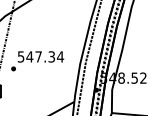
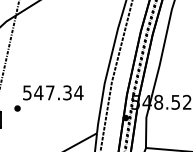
text: (37, 61) -> (48, 98), moved

